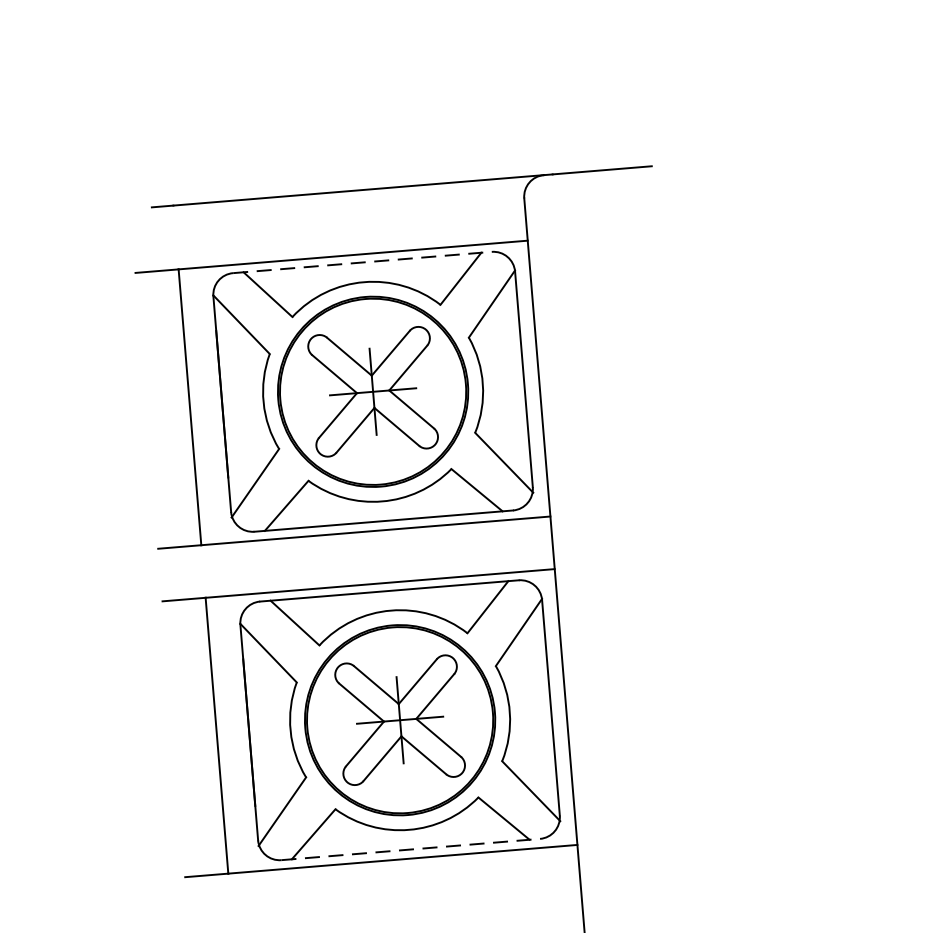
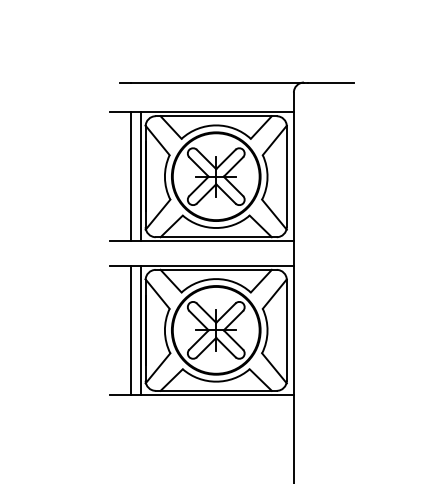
line: (363, 263) -> (216, 116), dashed -> solid
line: (211, 404) -> (140, 176), added
line: (238, 733) -> (140, 330), added
line: (411, 848) -> (216, 390), dashed -> solid

